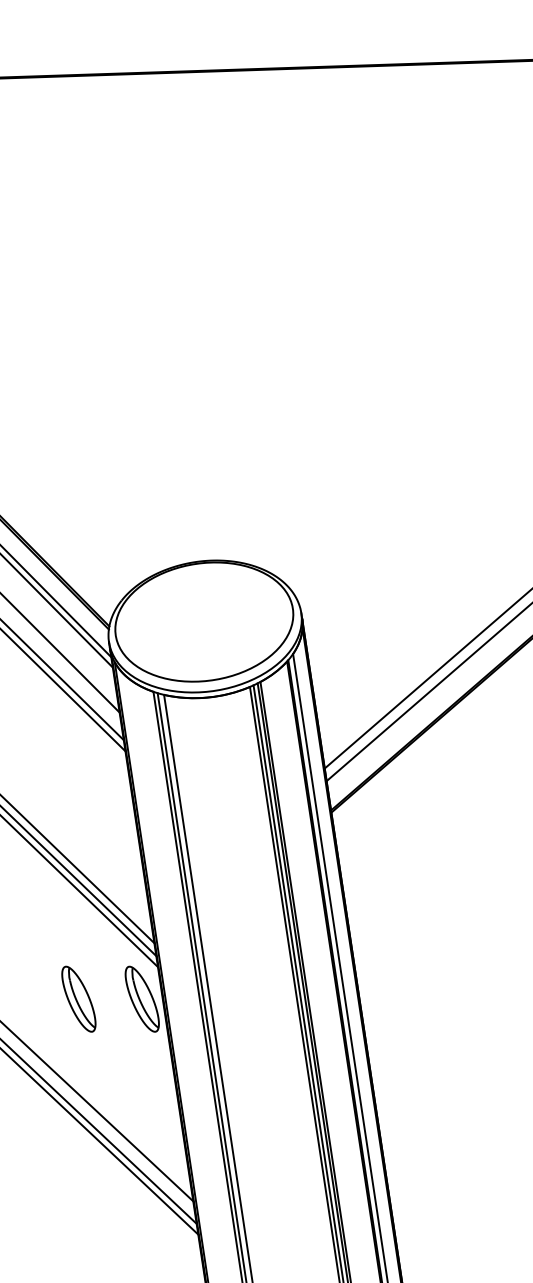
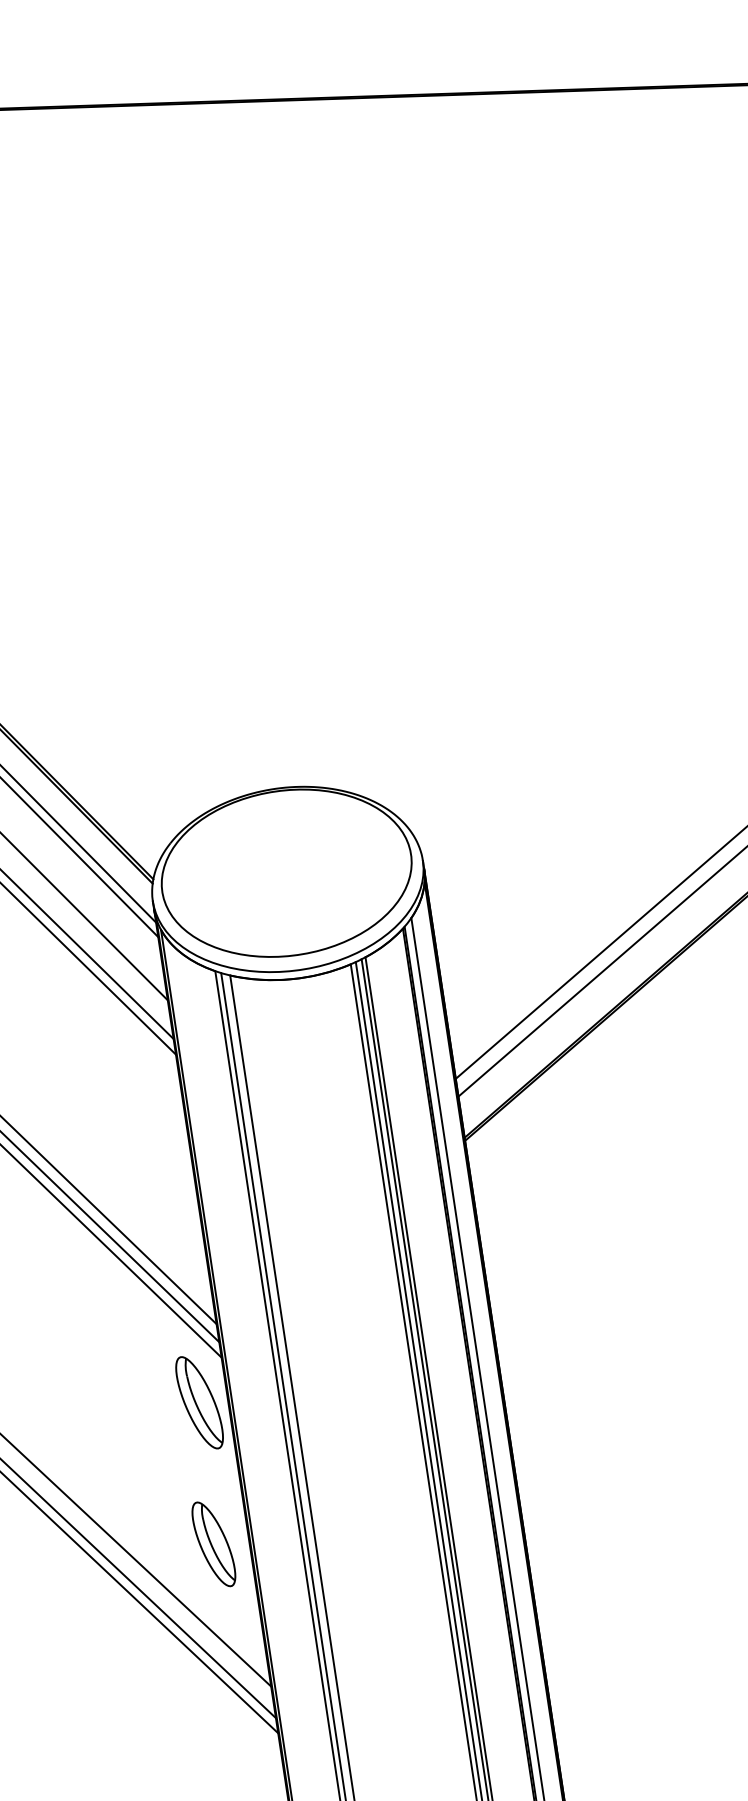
part: (78, 999) -> (110, 1402), removed
part: (152, 1100) -> (213, 1544), added

